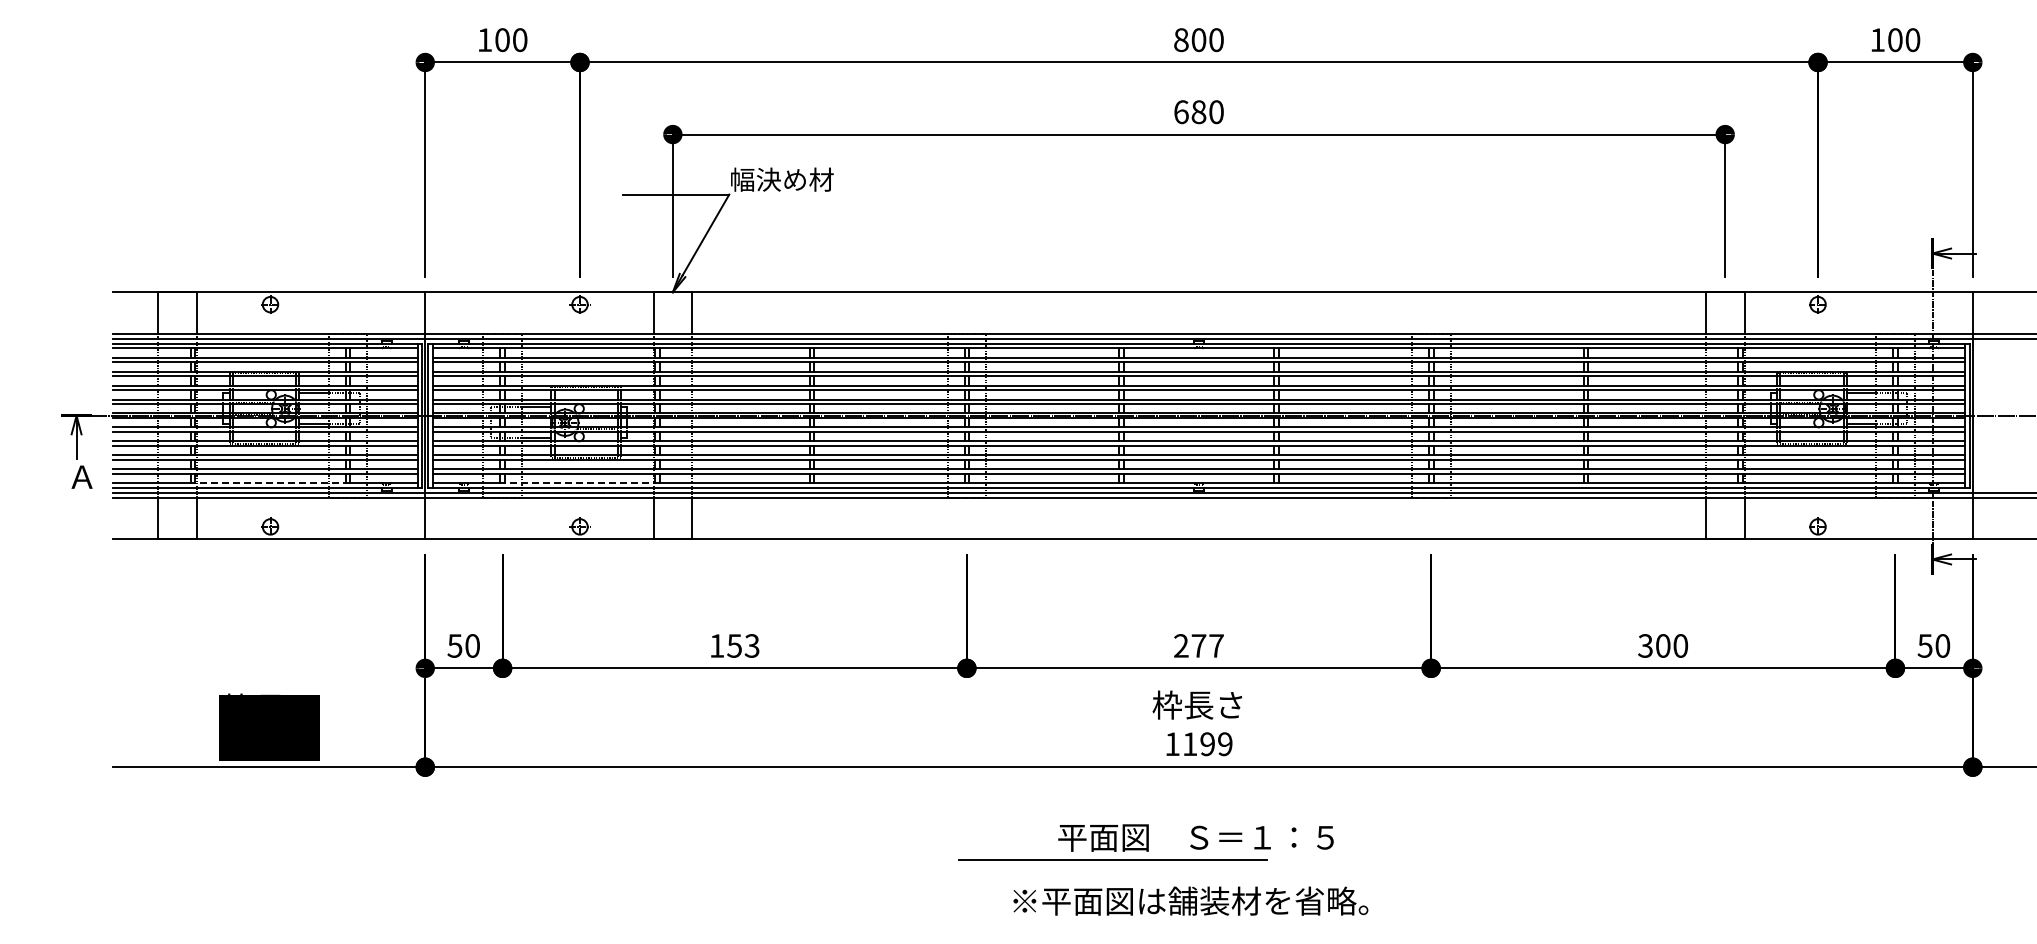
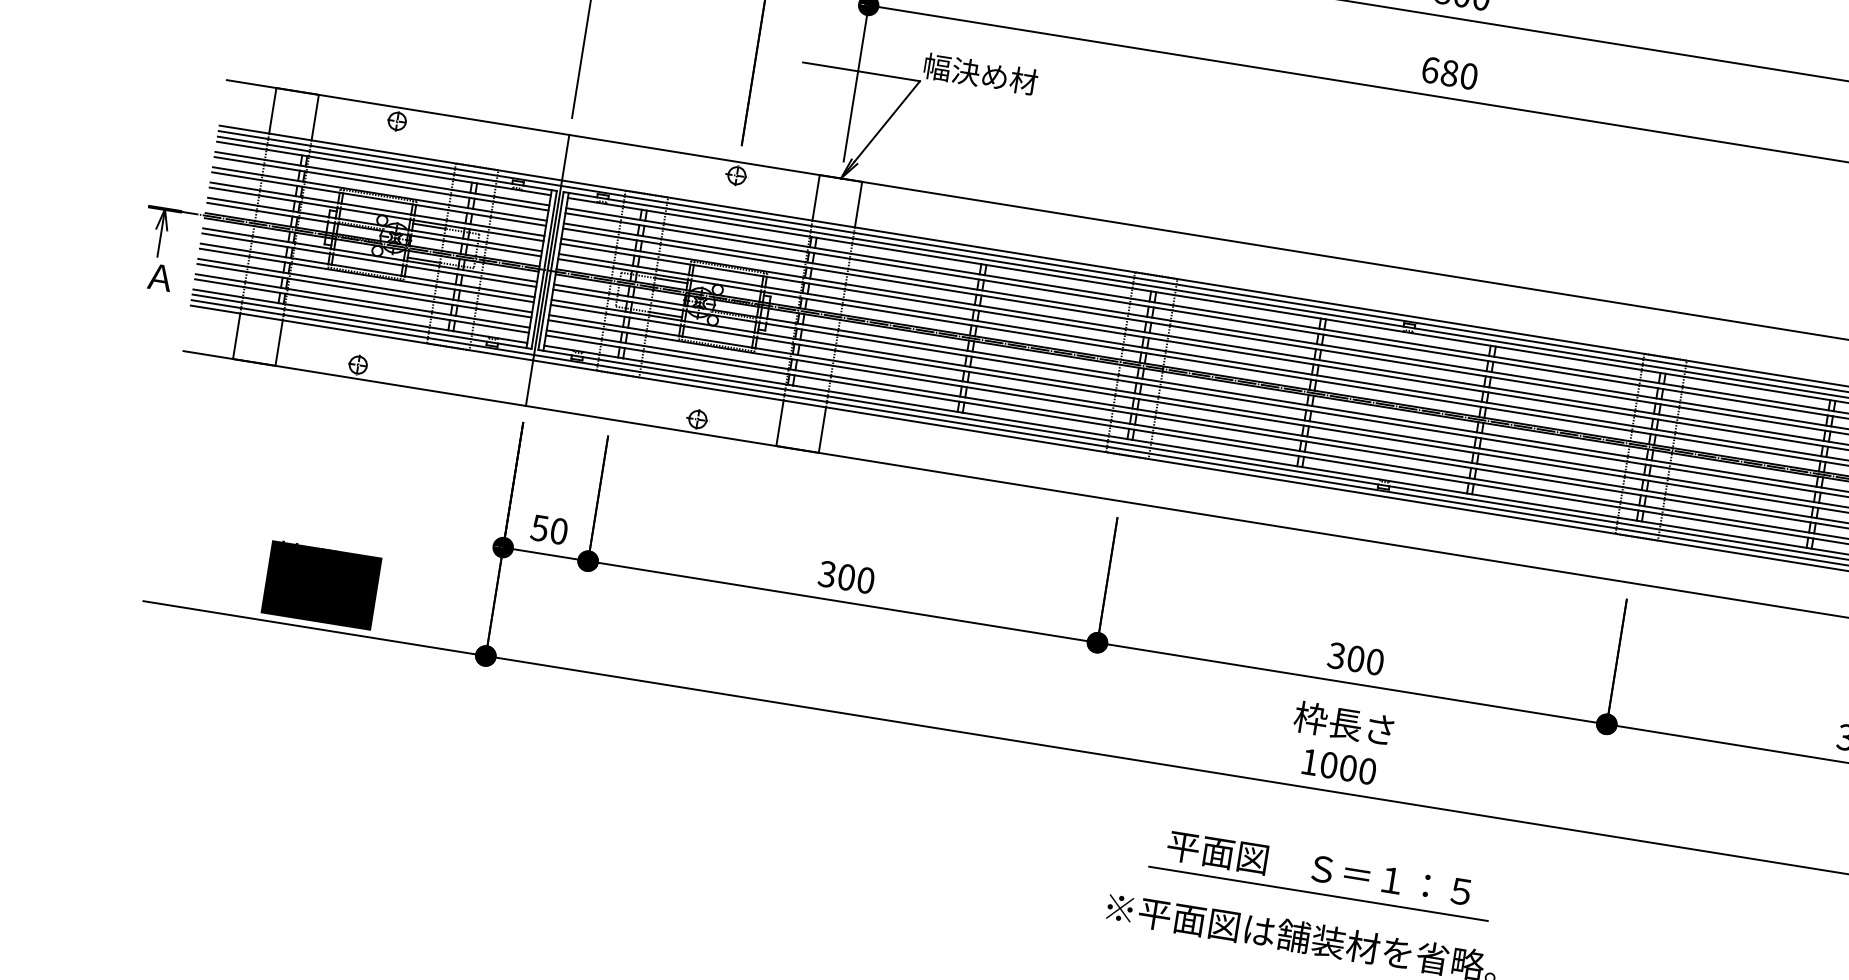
line: (272, 483) -> (368, 317), dashed -> solid
line: (581, 483) -> (707, 372), dashed -> solid
text: (734, 645) -> (846, 576), 153 -> 300
text: (1198, 645) -> (1355, 658), 277 -> 300
text: (1207, 744) -> (1348, 768), 1199 -> 1000
line: (1112, 859) -> (1317, 893), moved

